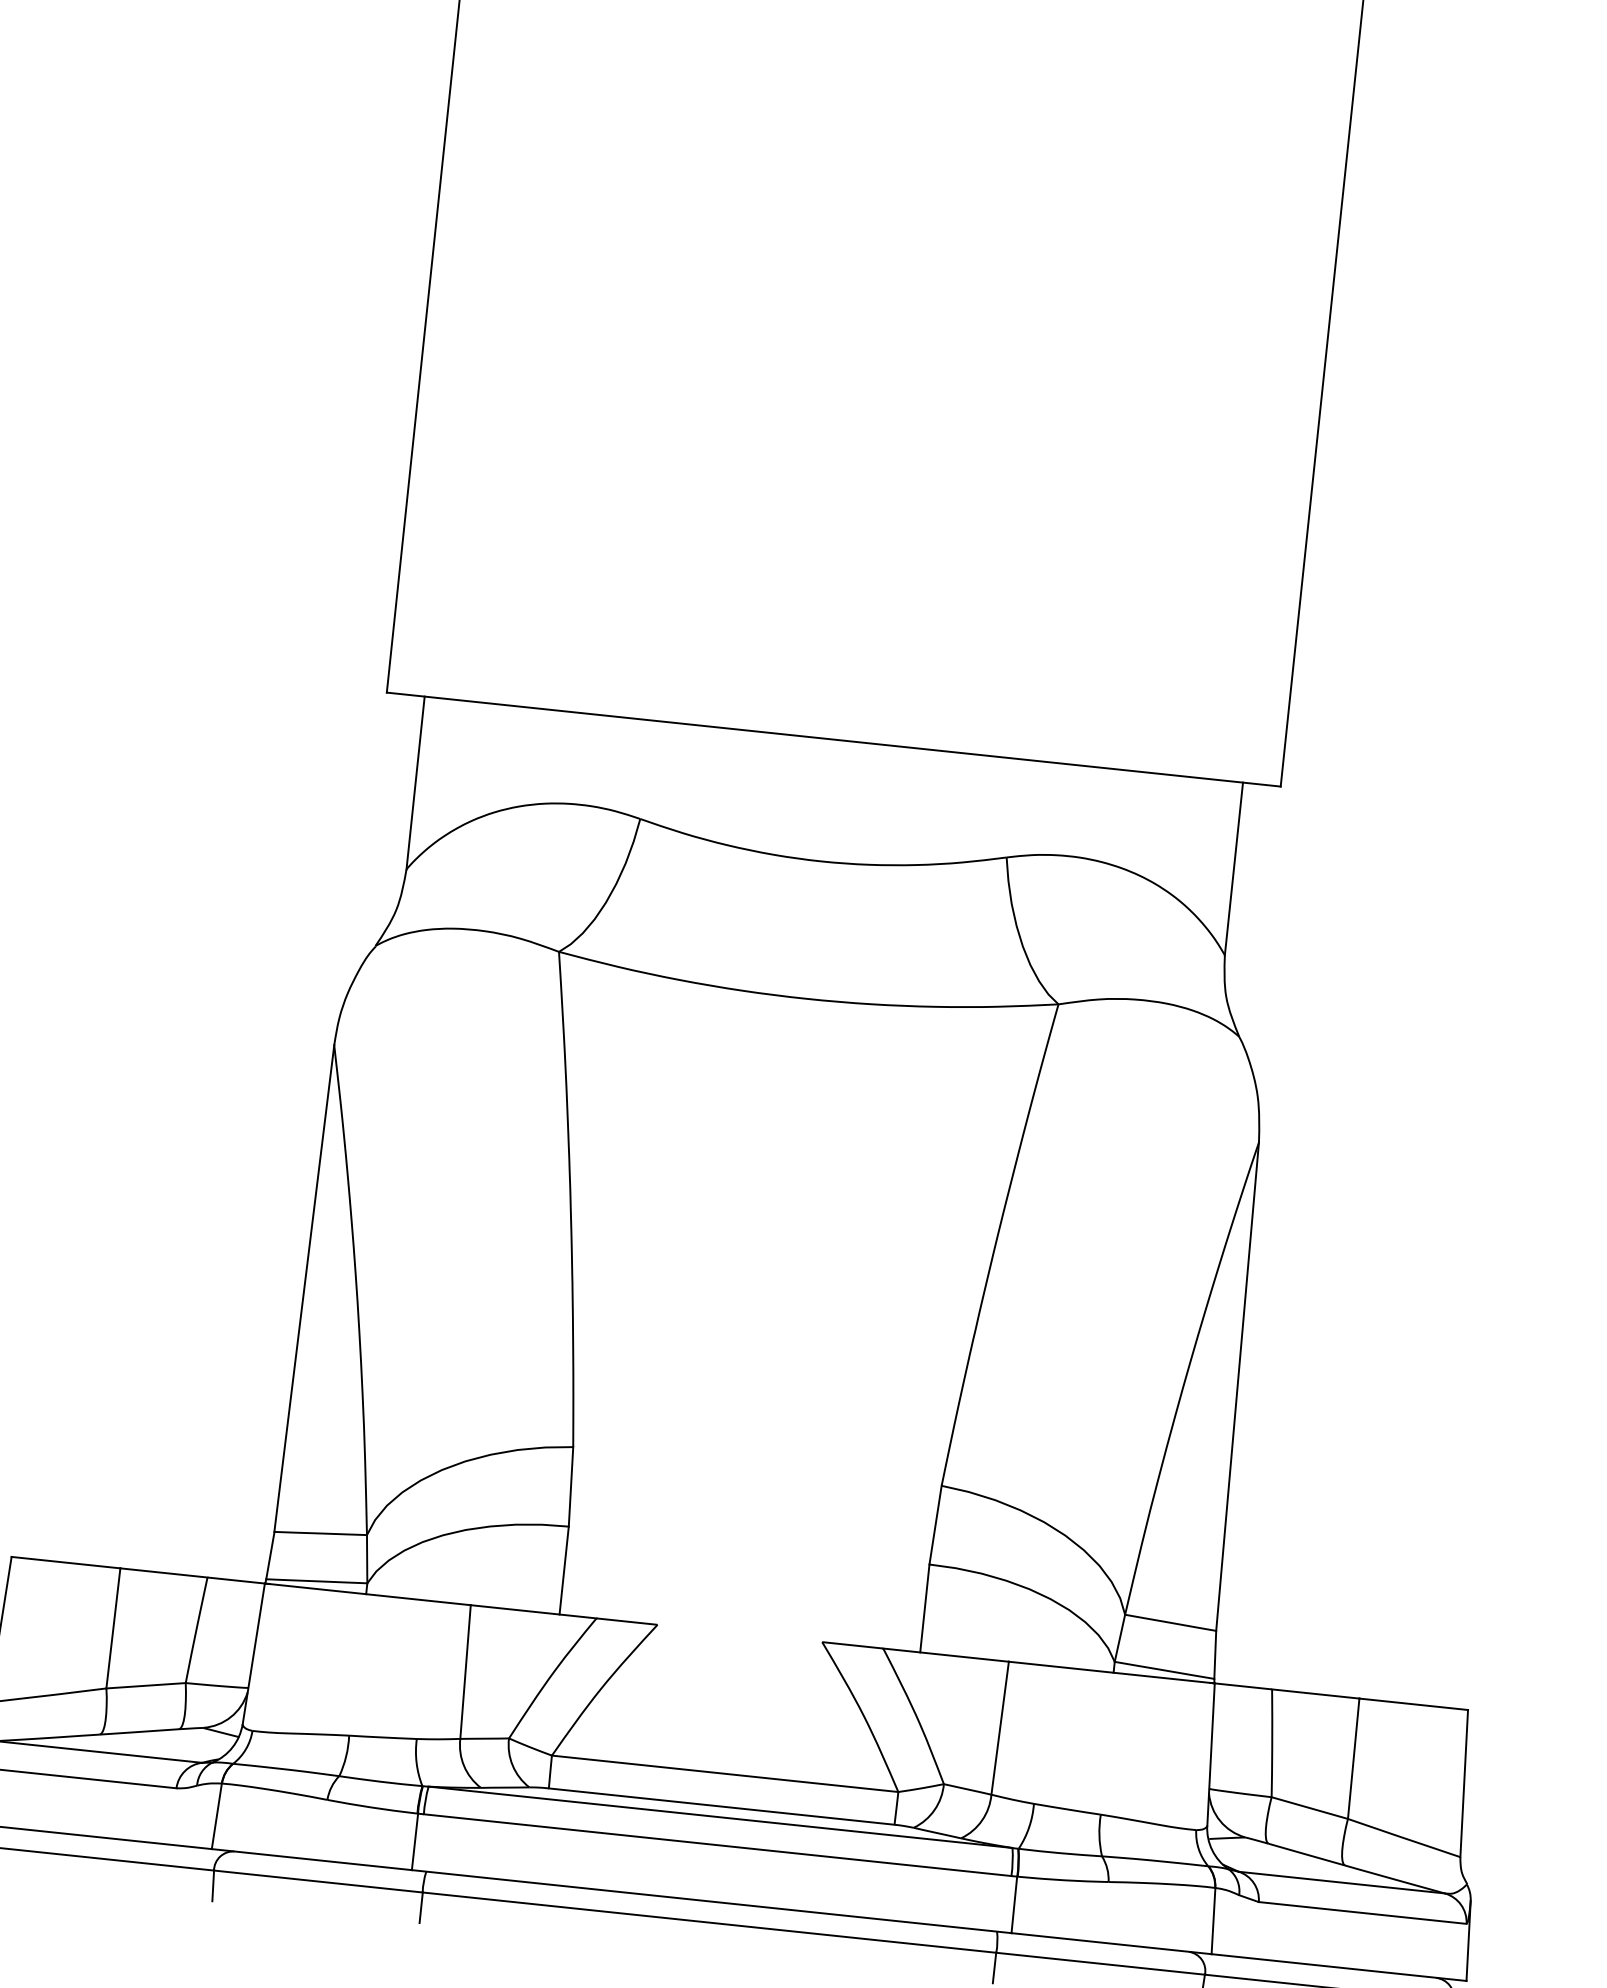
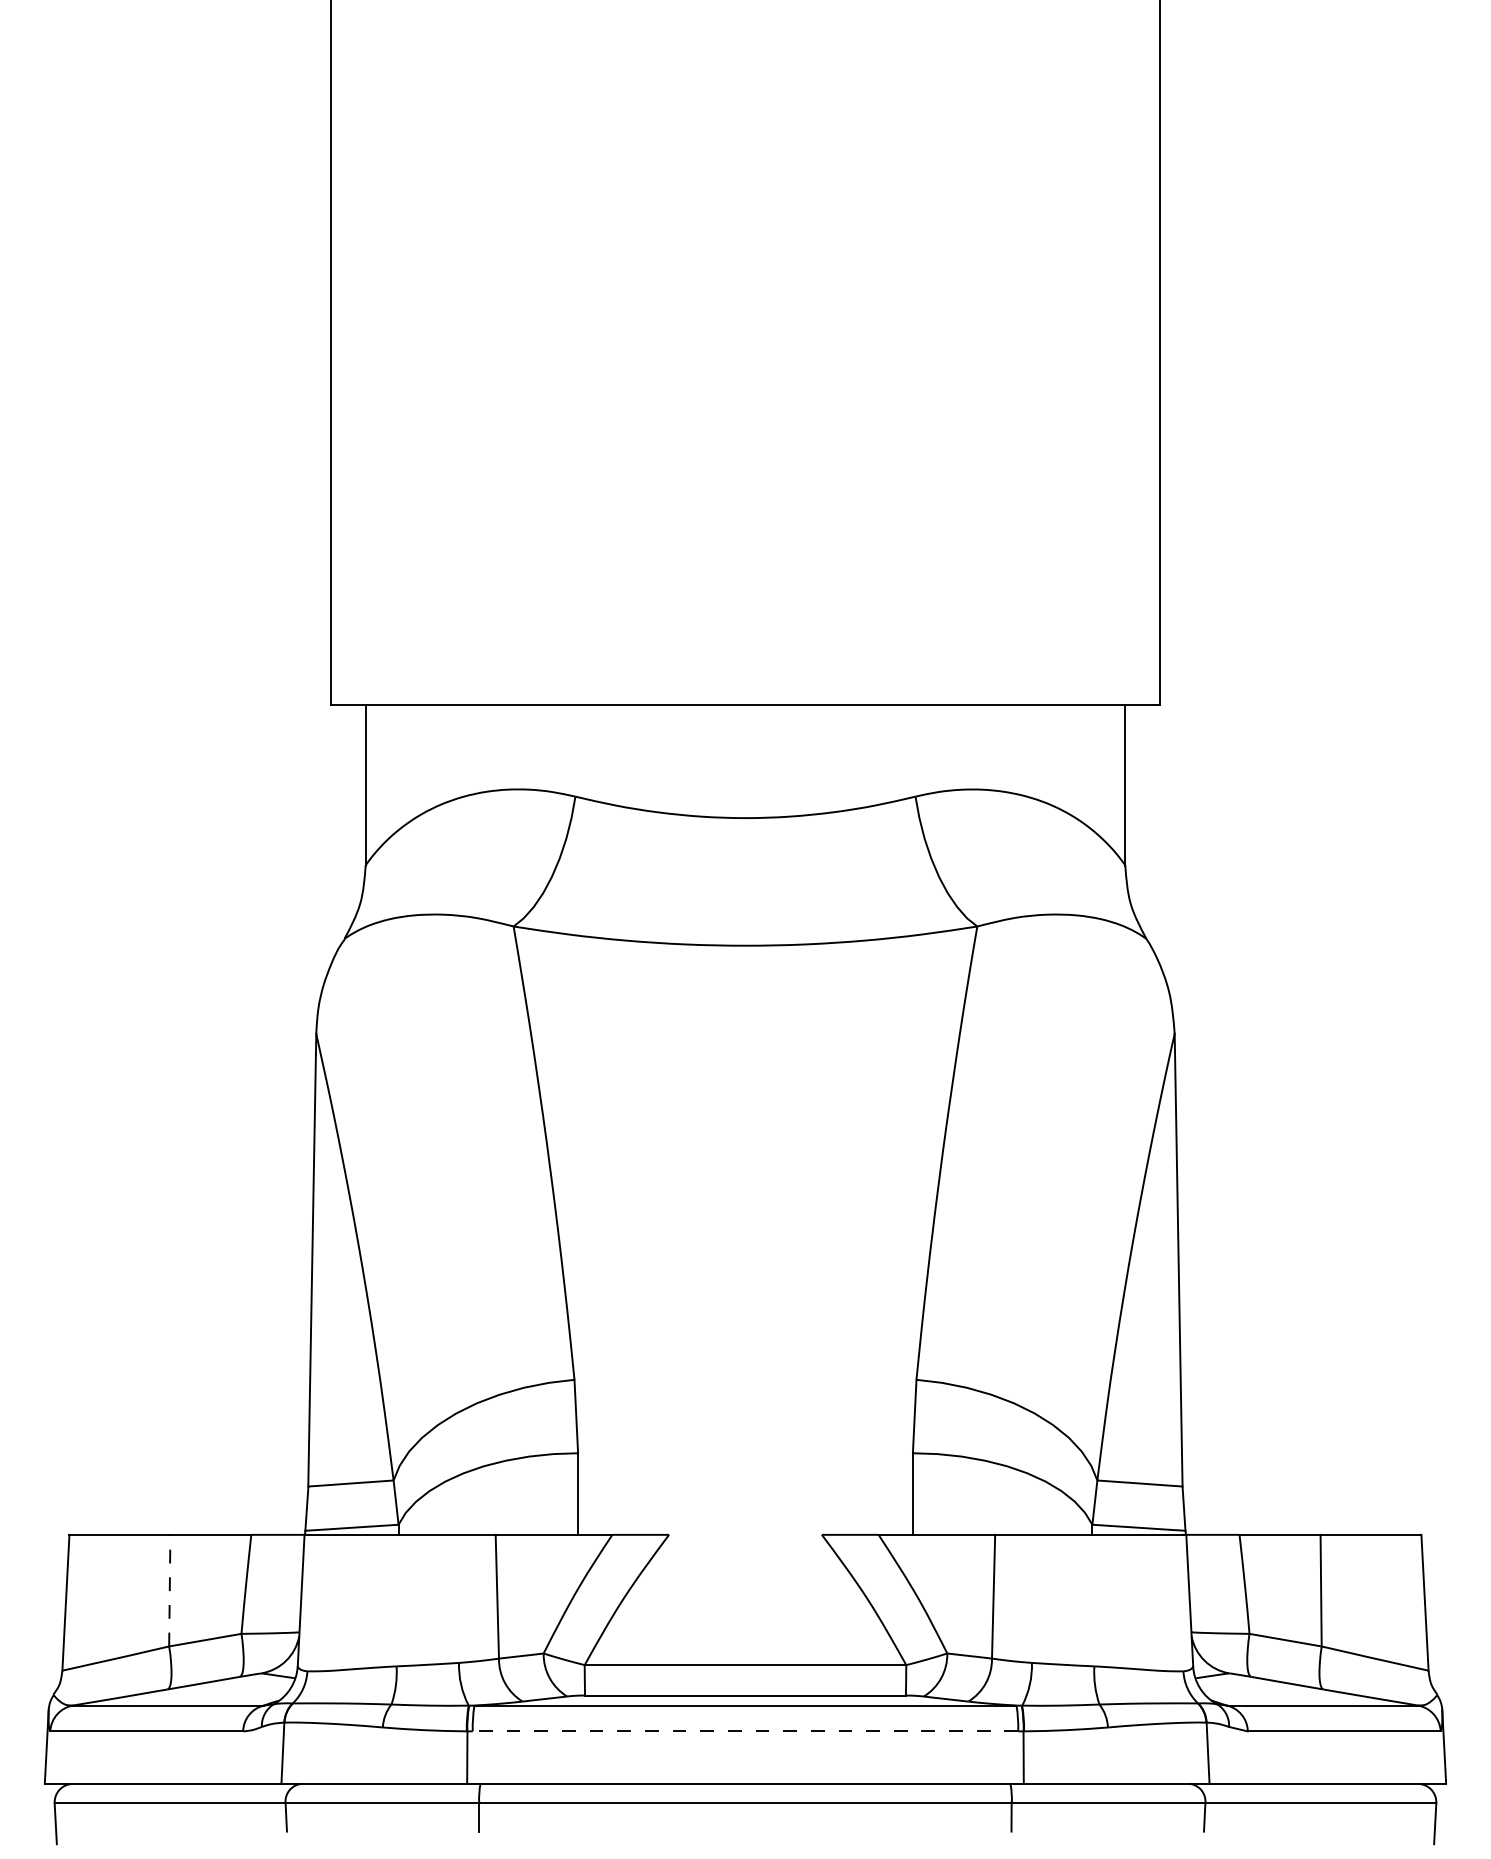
line: (113, 1628) -> (169, 1590), solid -> dashed
line: (717, 1845) -> (745, 1731), solid -> dashed

